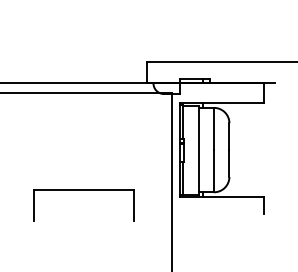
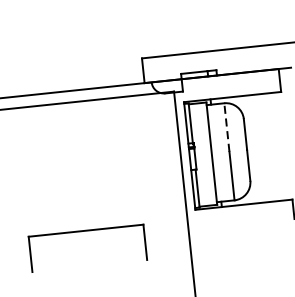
line: (214, 128) -> (227, 126), solid -> dashed
part: (83, 190) -> (85, 231), moved

